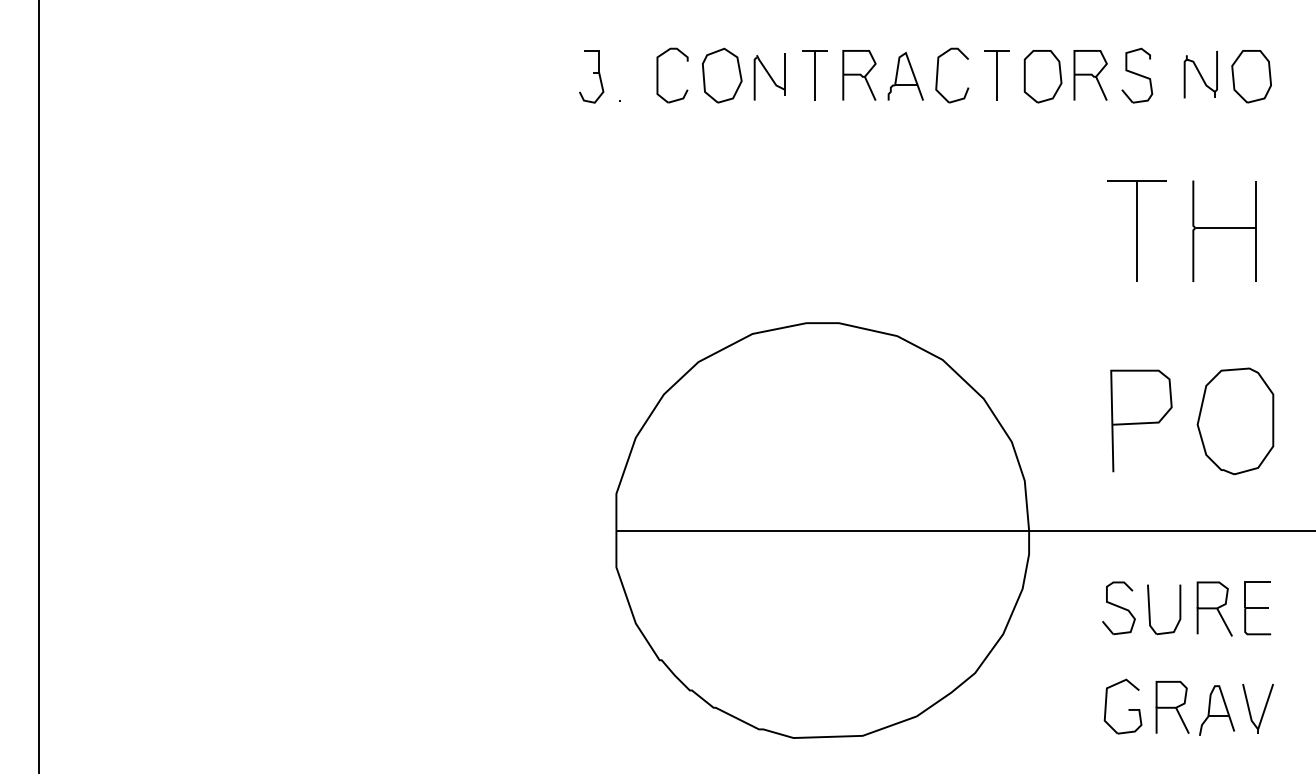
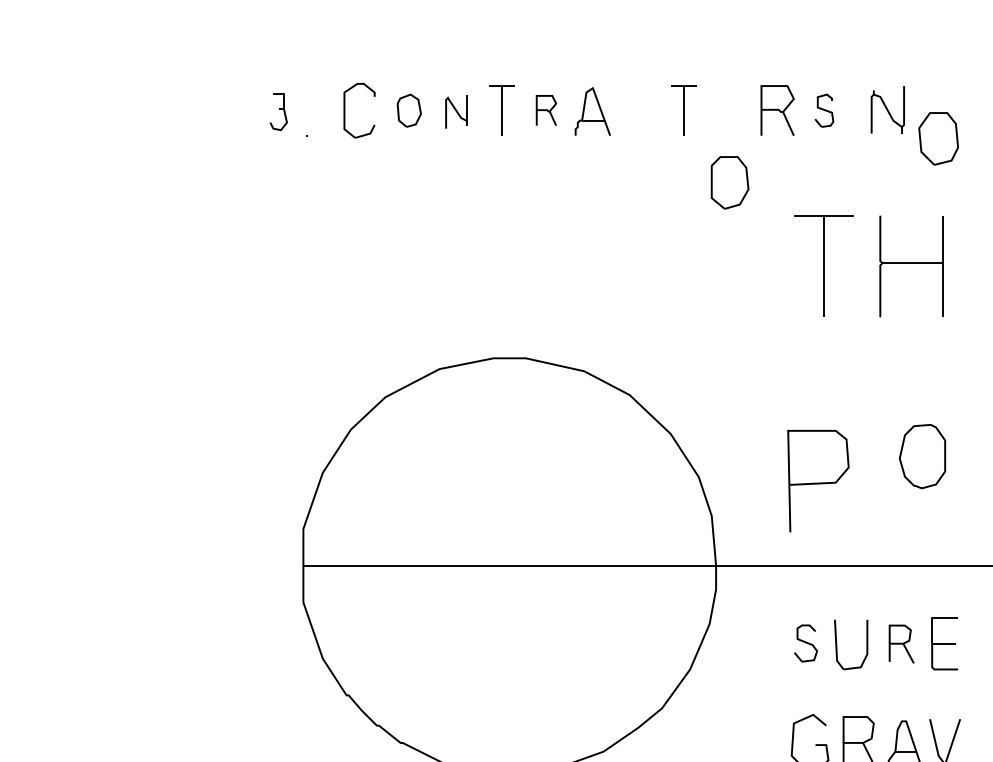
part: (722, 75) -> (409, 110), size x0.6
part: (859, 75) -> (546, 110), size x0.6
part: (938, 75) -> (625, 110), removed
part: (1137, 75) -> (824, 110), size x0.6
part: (591, 76) -> (278, 111), size x0.7
part: (769, 76) -> (456, 111), size x0.7
part: (1042, 76) -> (729, 182), moved
part: (1251, 76) -> (938, 138), moved
part: (1235, 421) -> (922, 456), size x0.6
curve: (1141, 422) -> (818, 482), moved
part: (1118, 608) -> (805, 643), size x0.7
part: (1214, 608) -> (901, 643), size x0.7

